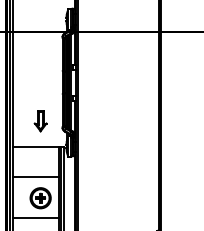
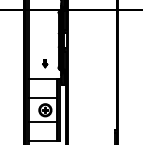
part: (39, 120) -> (44, 63), size x0.6

